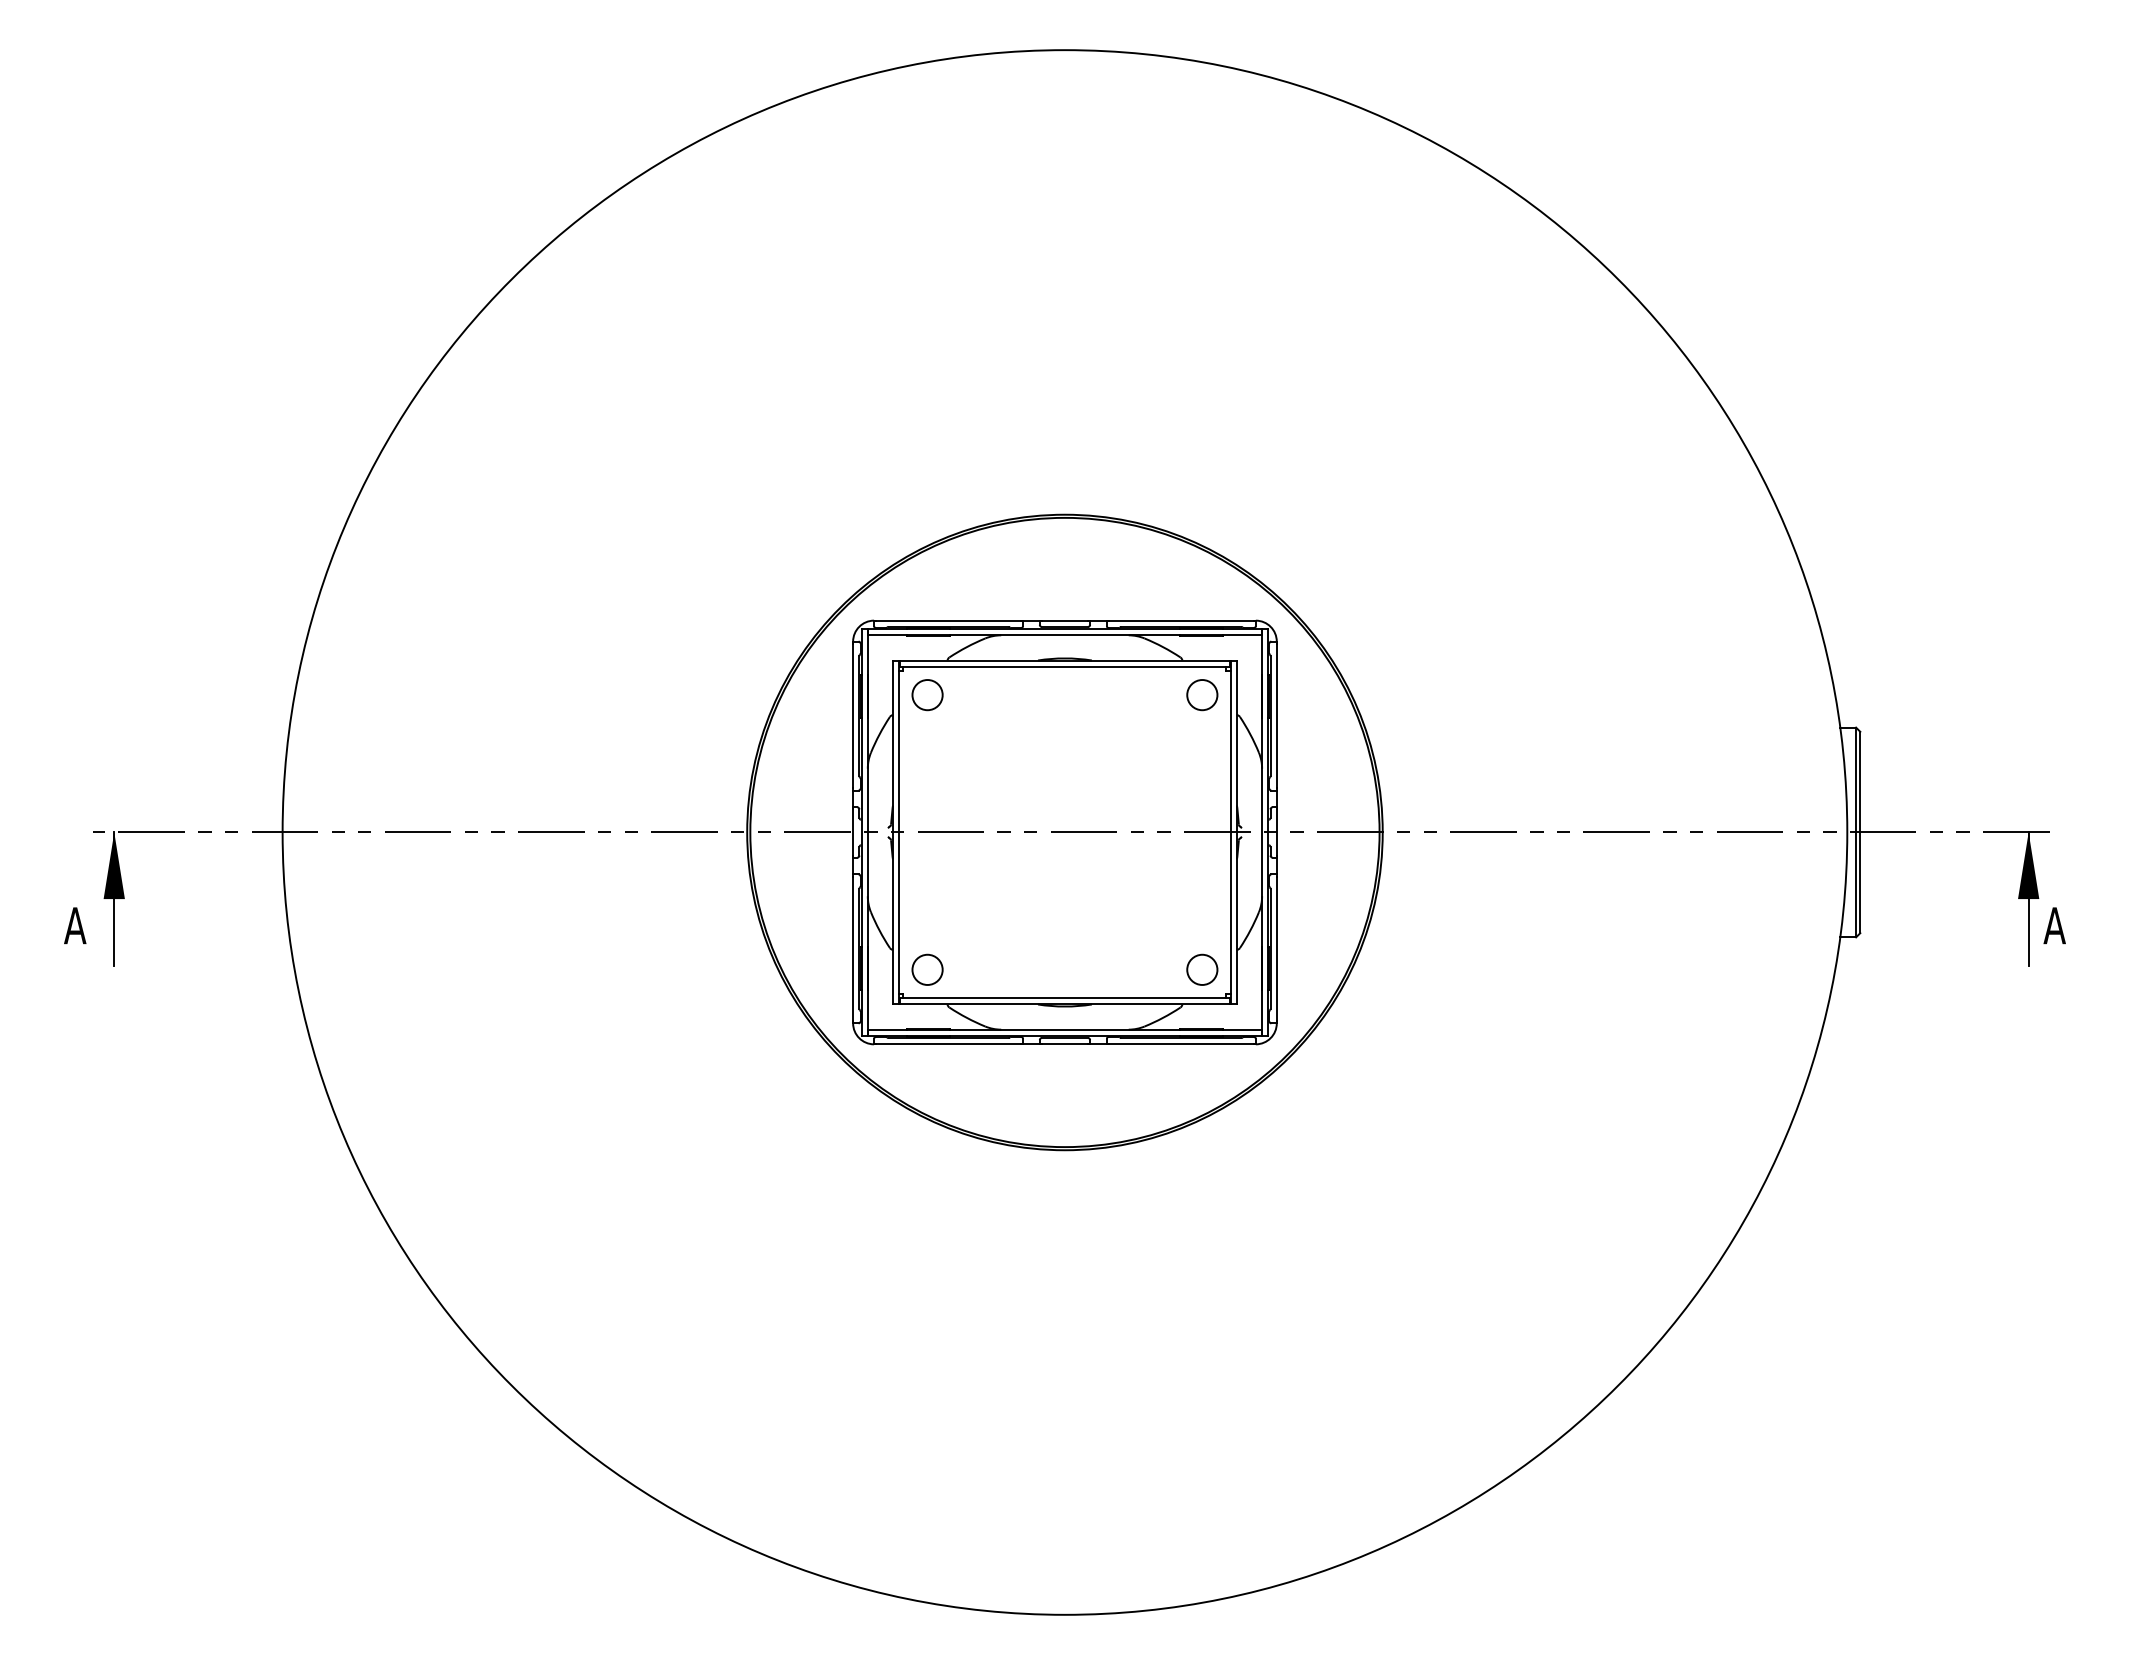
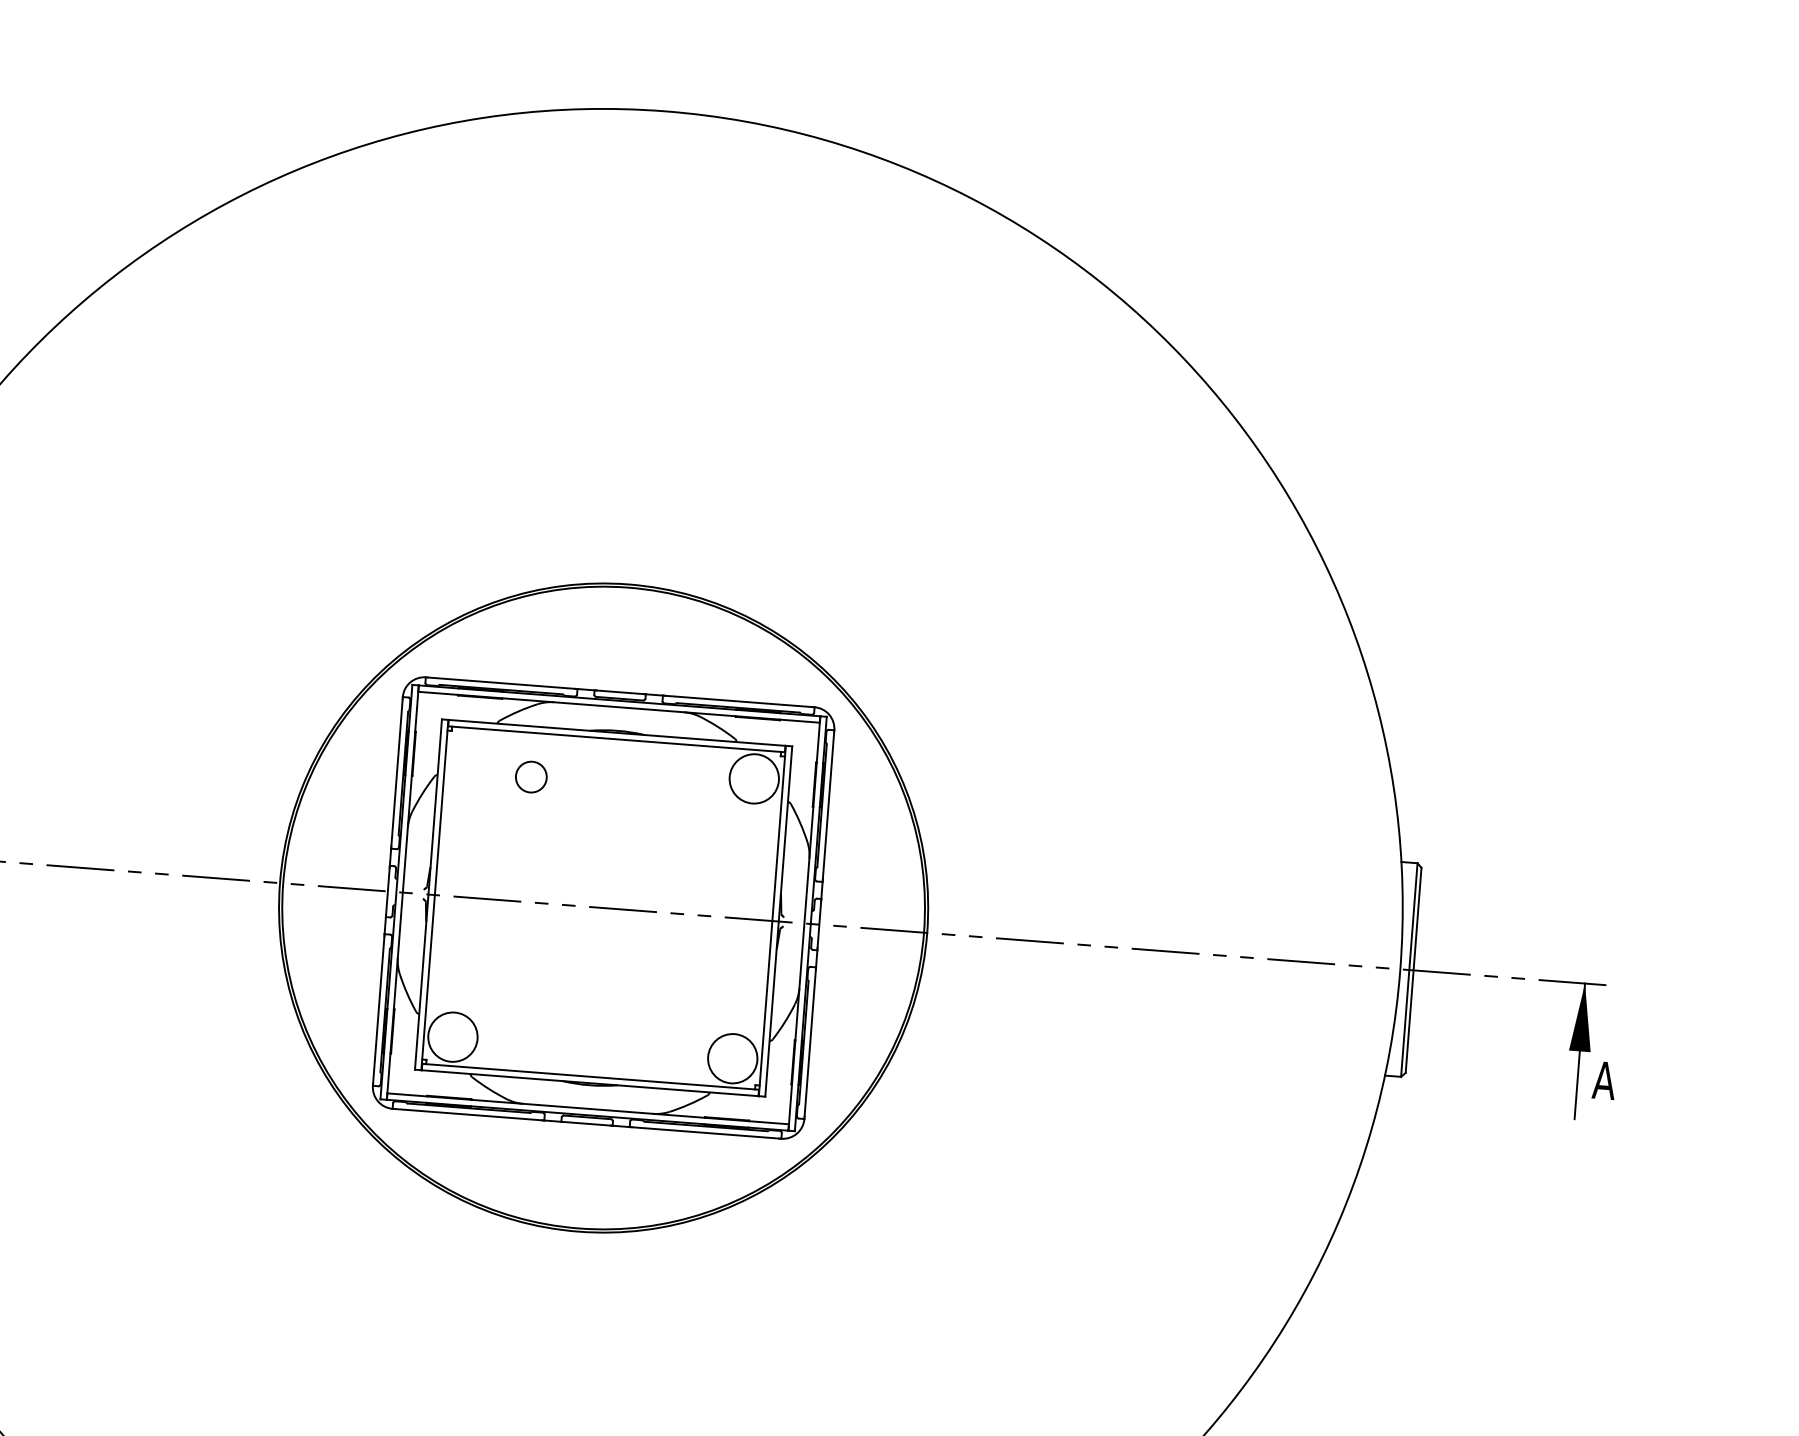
circle: (927, 695) -> (531, 777), moved
circle: (1202, 695) -> (754, 779), size x1.6
circle: (927, 969) -> (452, 1036), size x1.6
circle: (1202, 969) -> (732, 1058), size x1.6

